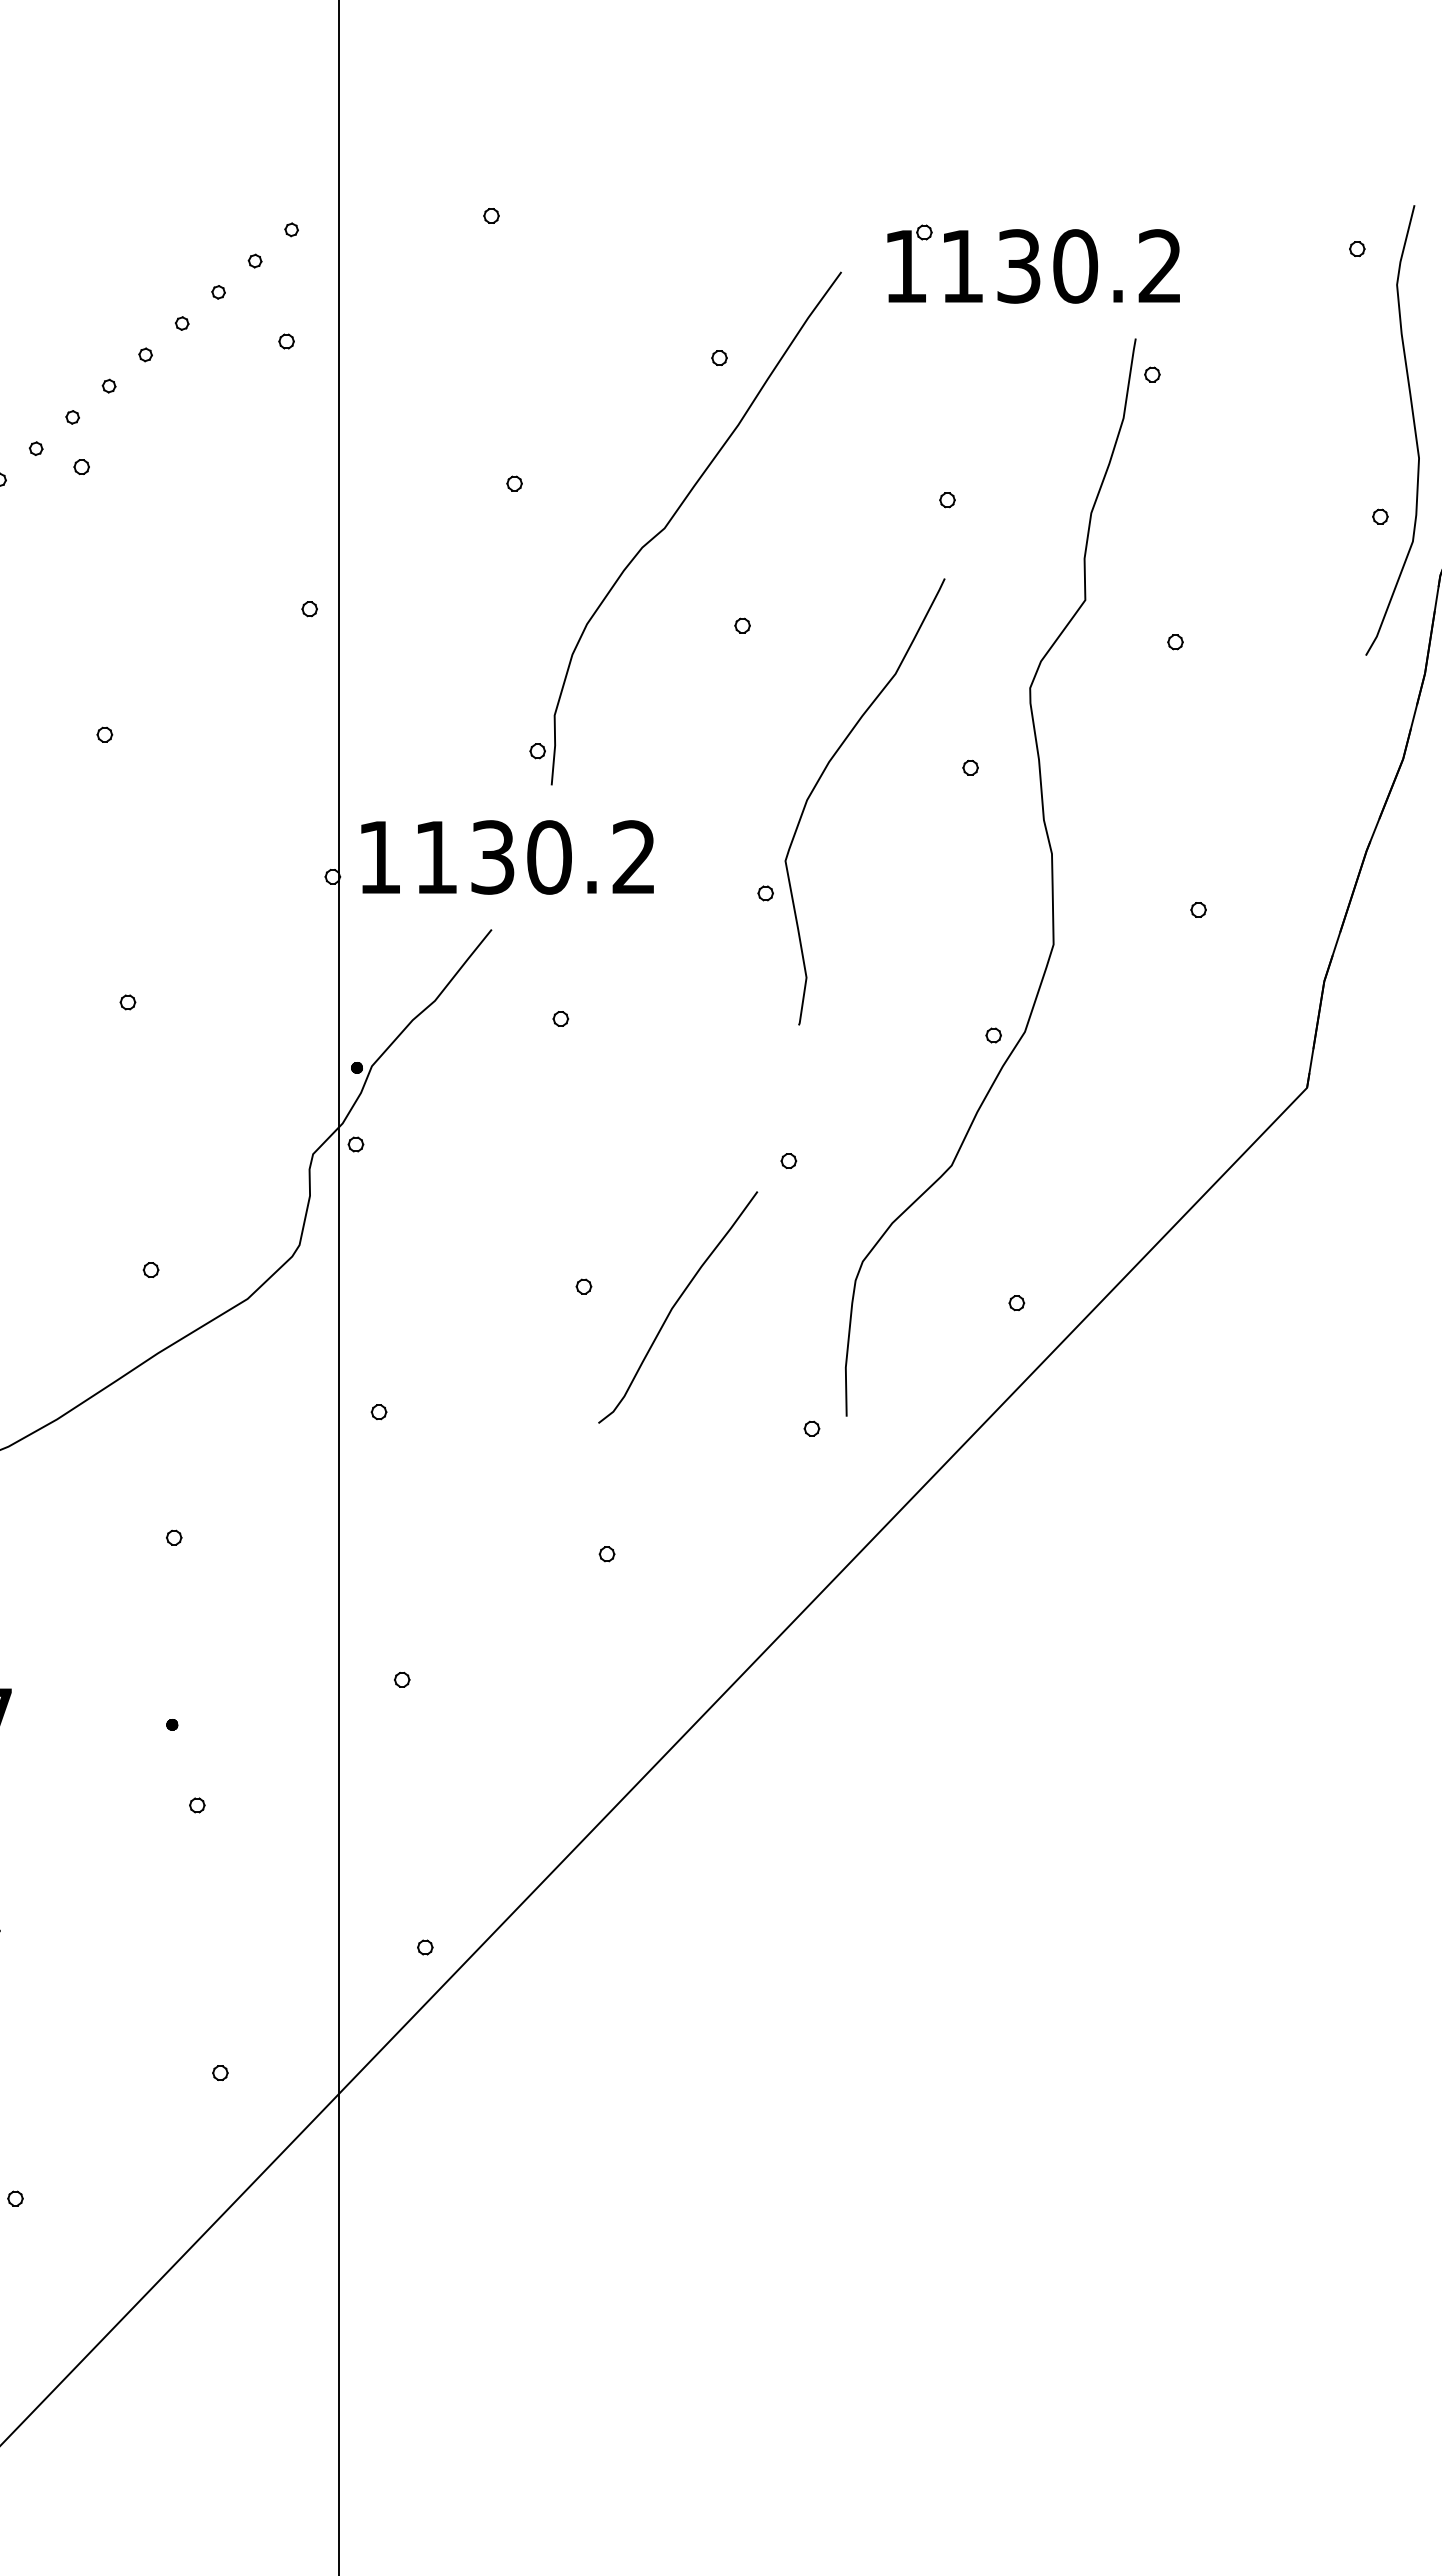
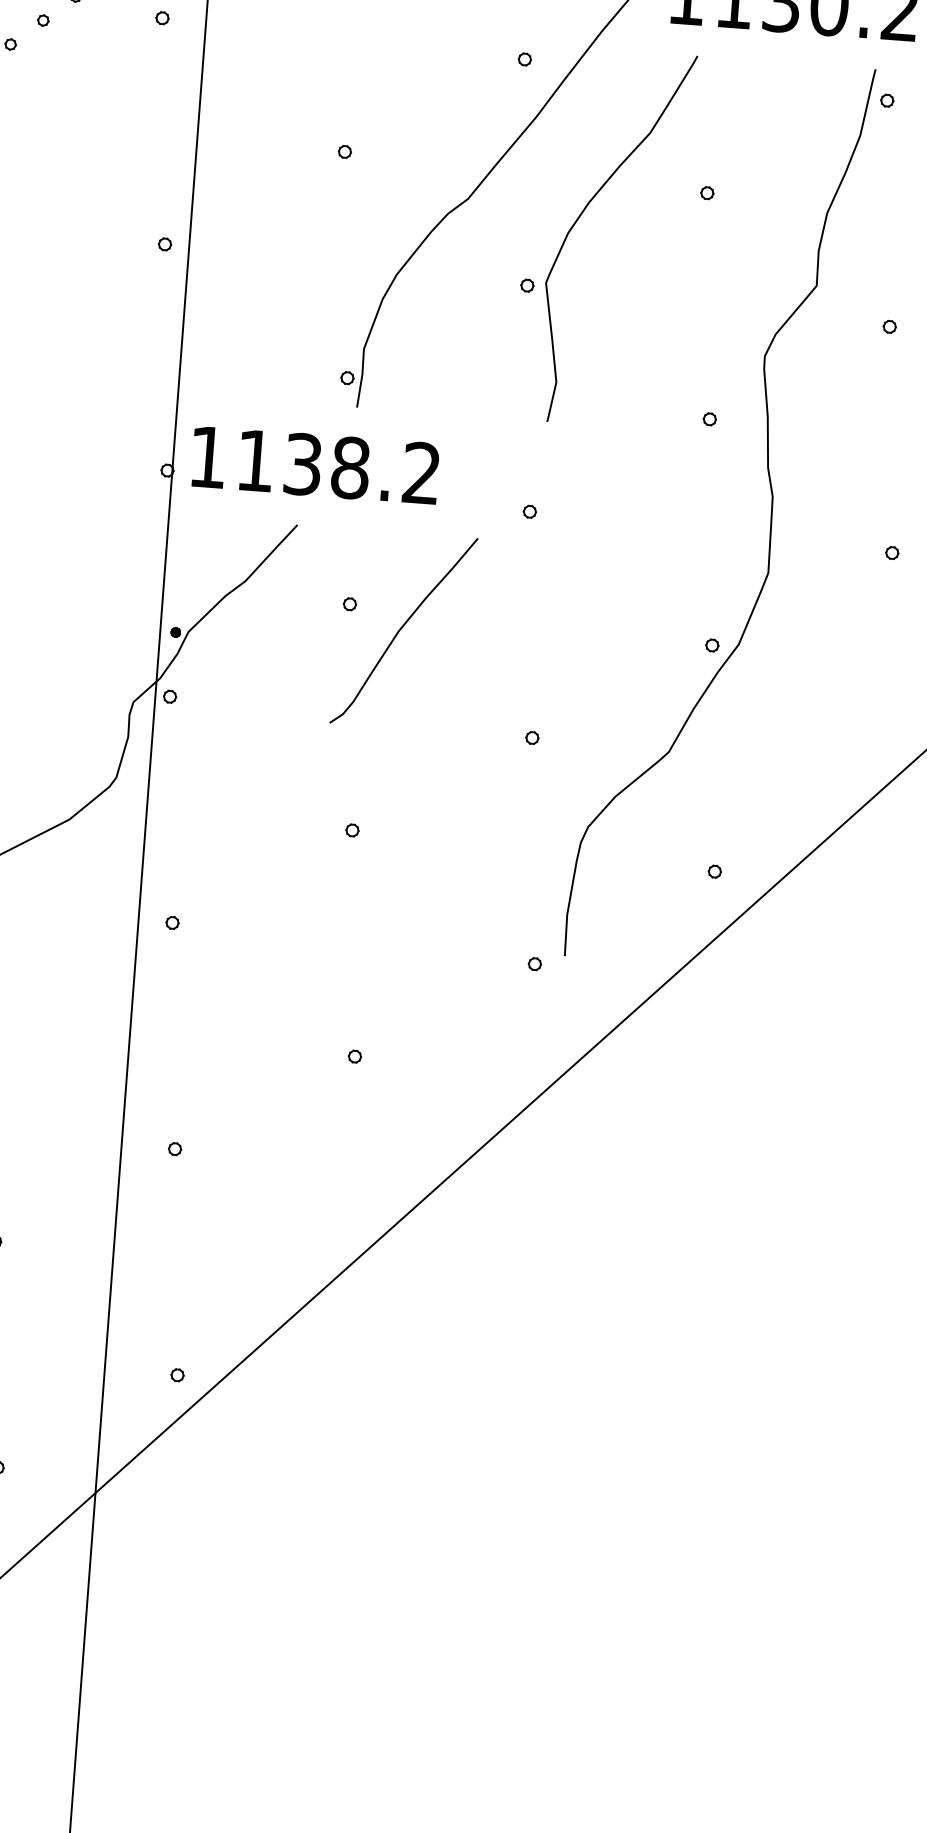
curve: (820, 779) -> (580, 216), moved
text: (549, 857) -> (350, 468), 1130.2 -> 1138.2
curve: (676, 1304) -> (402, 628), moved

